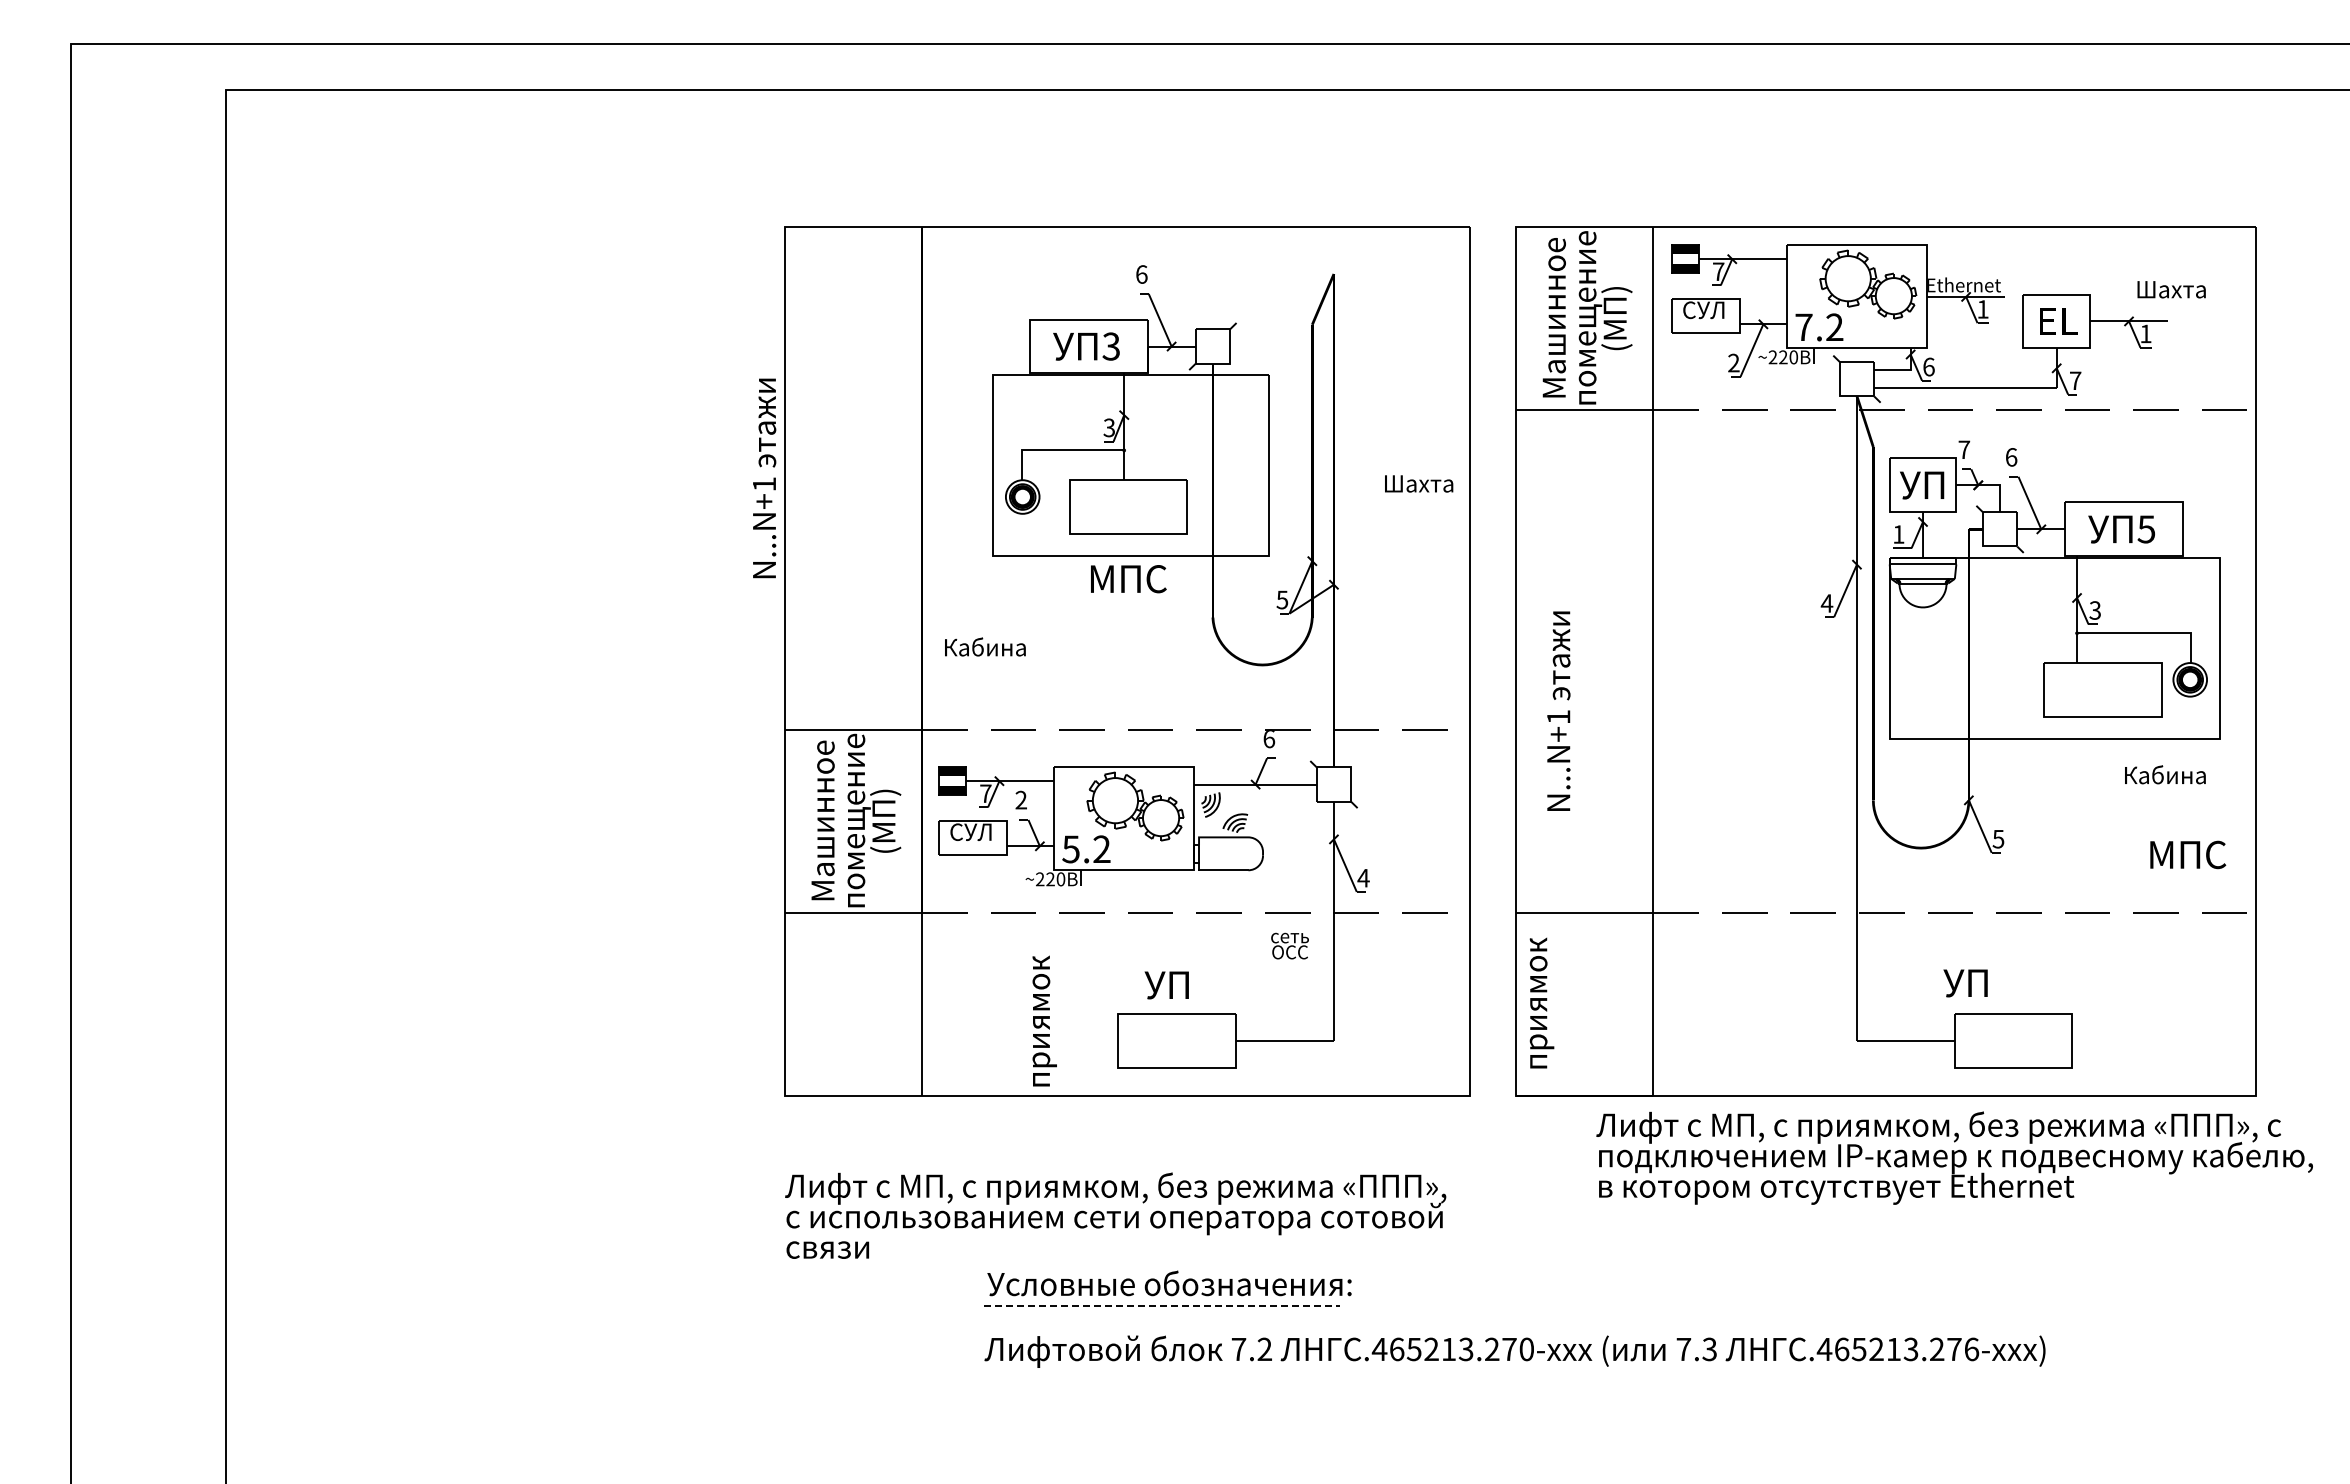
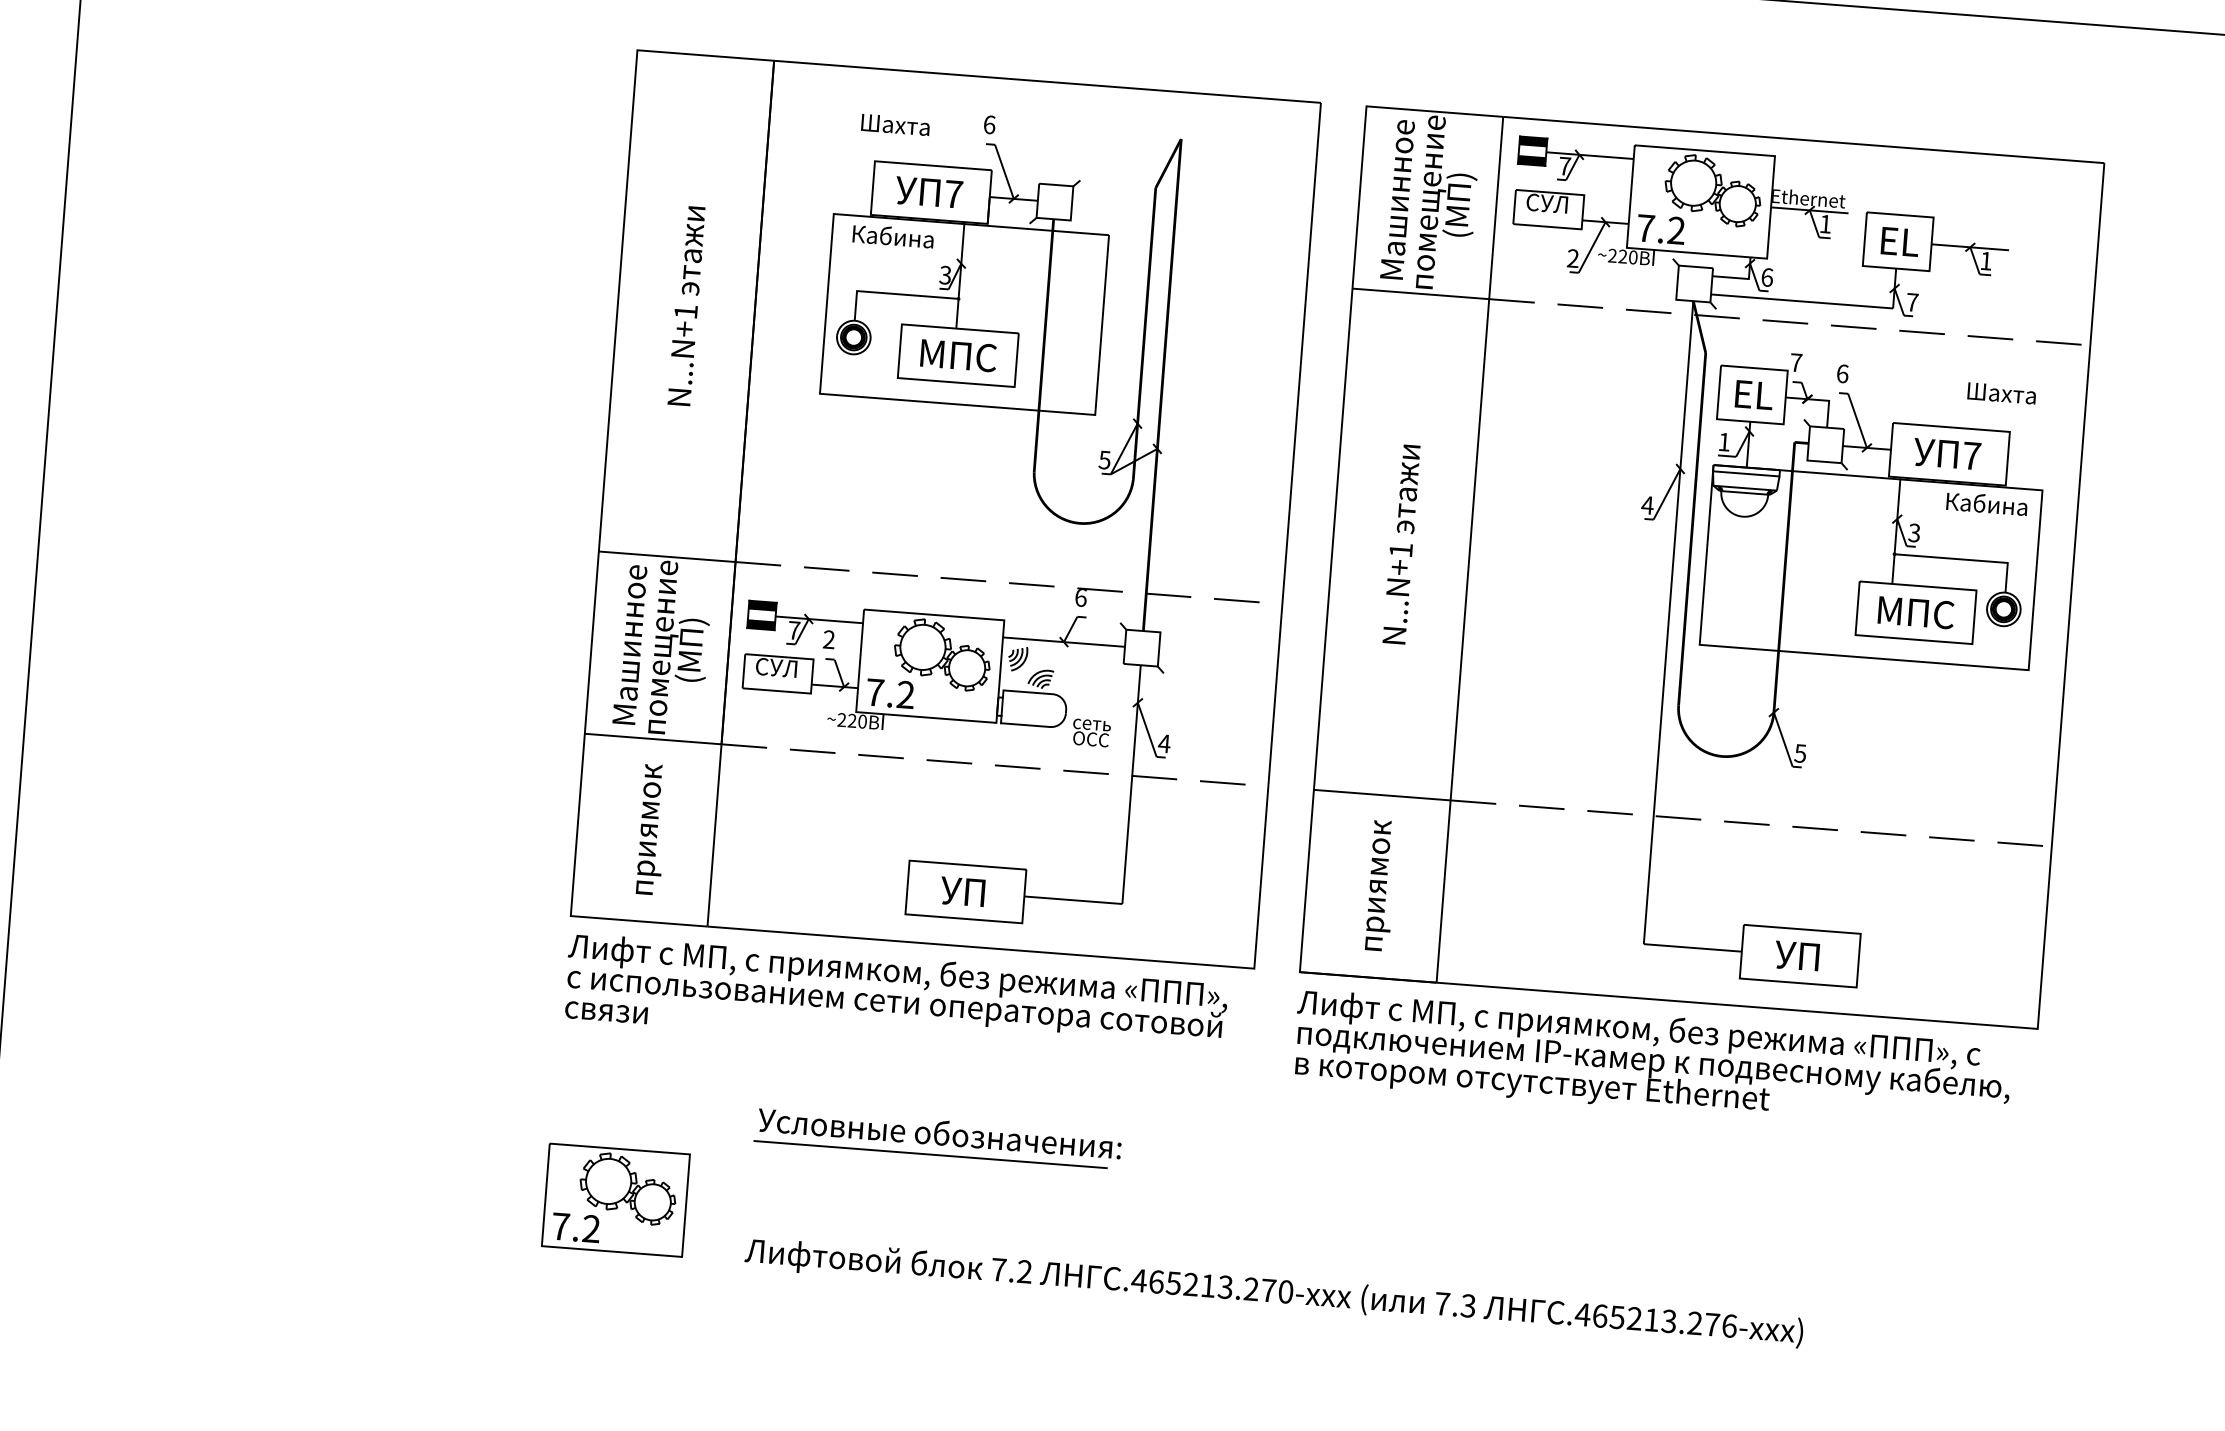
text: (2171, 289) -> (2001, 393), moved
text: (1111, 346) -> (953, 194), 3 -> 7
text: (764, 478) -> (686, 306), moved
text: (1419, 483) -> (896, 124), moved
text: (1922, 485) -> (1751, 395), УП -> EL
text: (2146, 529) -> (1971, 456), 5 -> 7
text: (1128, 579) -> (958, 356), moved
text: (985, 646) -> (893, 235), moved
text: (1558, 710) -> (1401, 543), moved
text: (2165, 774) -> (1987, 503), moved
text: (1070, 849) -> (874, 692), 5.2 -> 7.2
text: (2188, 854) -> (1916, 612), moved
text: (1289, 945) -> (1091, 732), moved
text: (1965, 983) -> (1796, 956), moved
text: (1166, 985) -> (962, 891), moved
text: (1541, 1002) -> (1381, 885), moved
text: (1044, 1020) -> (652, 829), moved
text: (1954, 1157) -> (1652, 1061), moved
text: (1115, 1215) -> (895, 1000), moved
line: (1161, 1305) -> (930, 1154), dashed -> solid
text: (1514, 1351) -> (1273, 1293), moved
part: (851, 1375) -> (615, 1200), added

